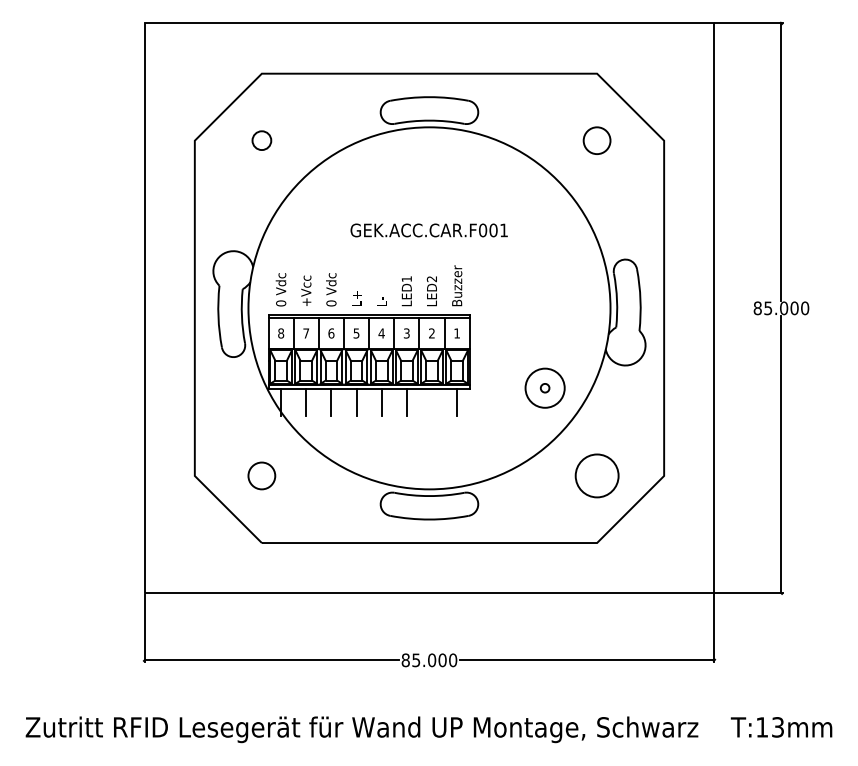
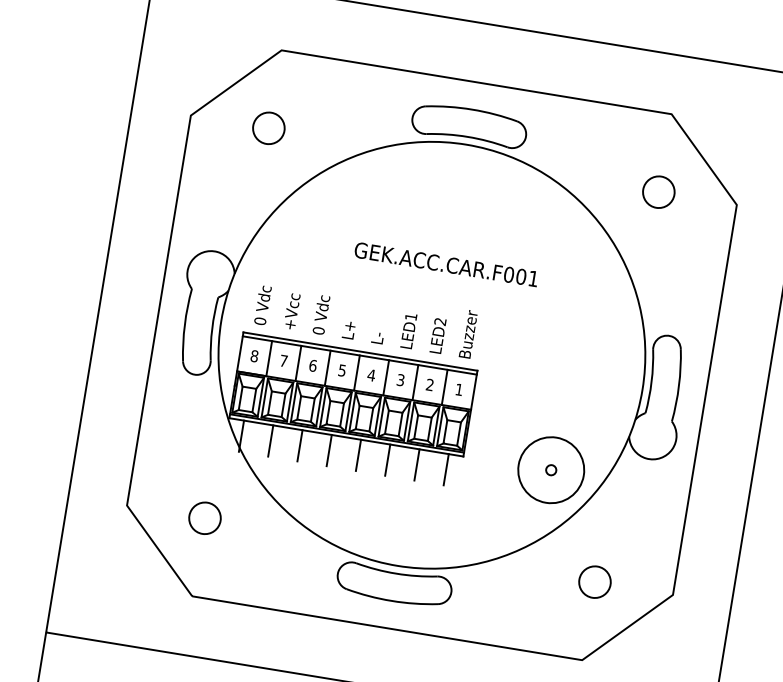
circle: (261, 140) -> (268, 128), size x1.43
circle: (545, 388) -> (551, 470), size x1.43
line: (432, 401) -> (417, 464), added
circle: (596, 475) -> (594, 581), size x0.62

